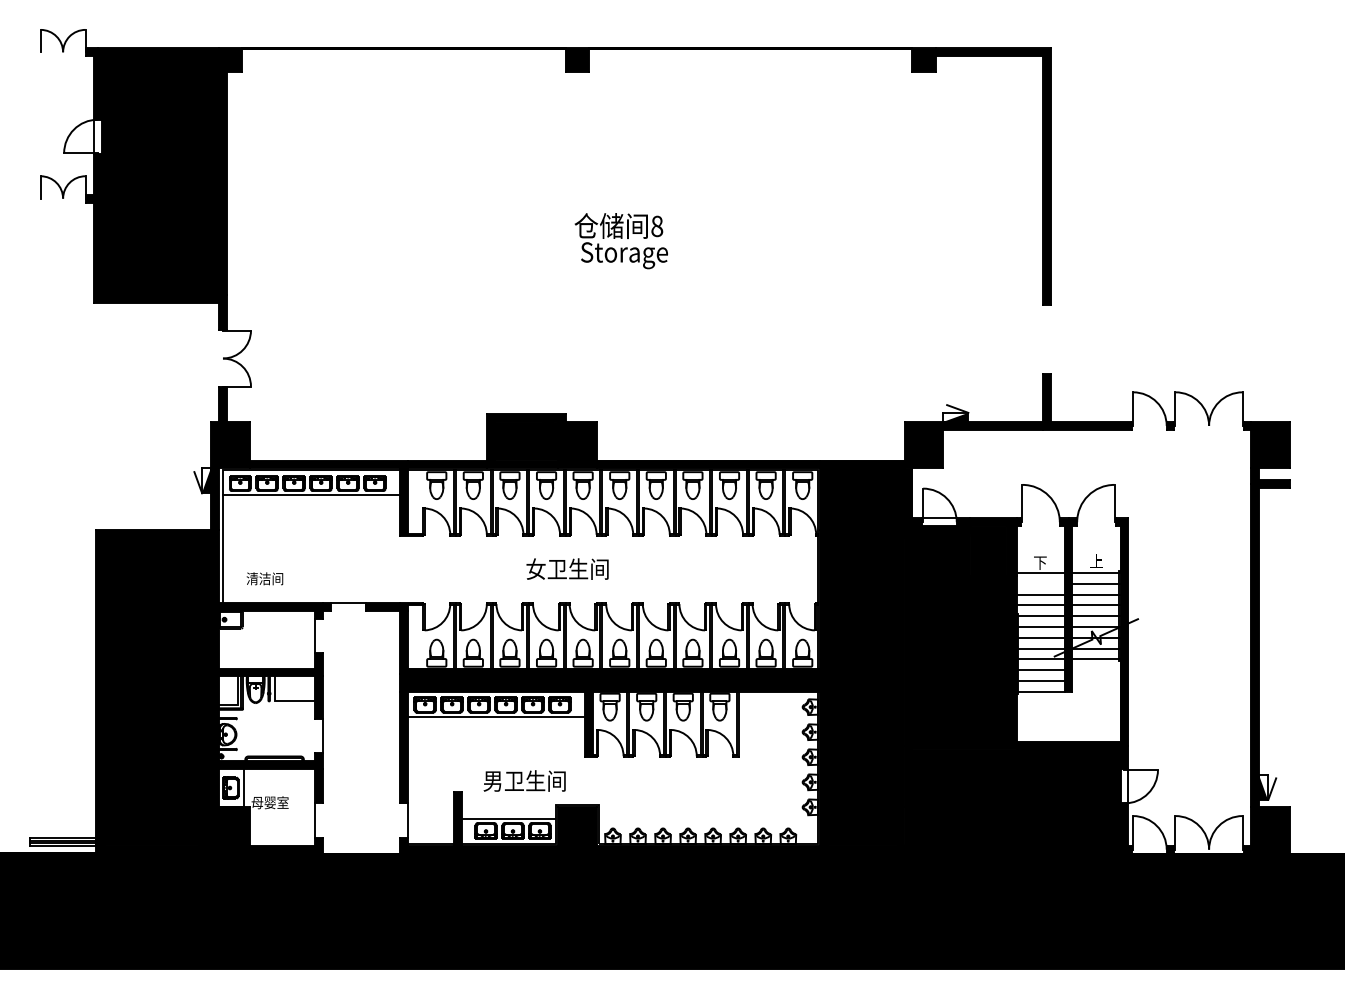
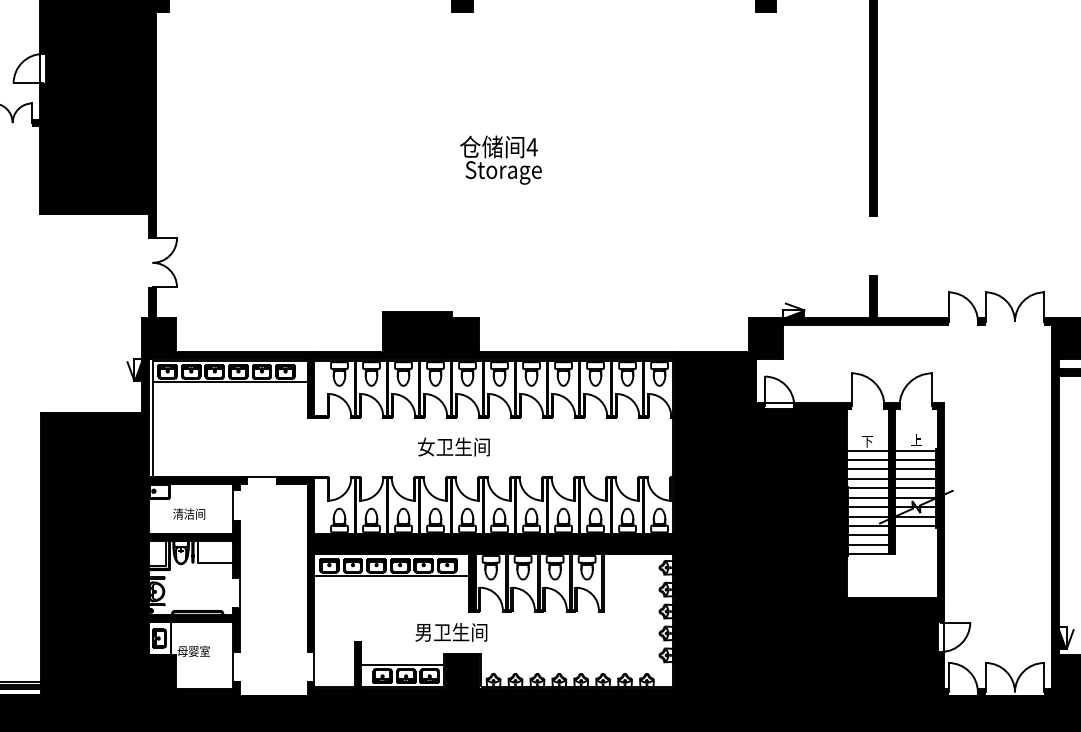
text: (656, 226) -> (531, 147), 8 -> 4
text: (264, 578) -> (188, 513), moved
line: (1040, 583) -> (867, 459), added
text: (524, 780) -> (451, 631), moved

